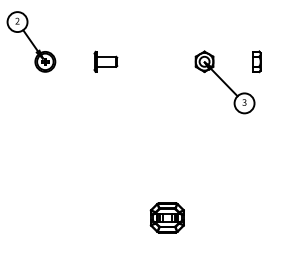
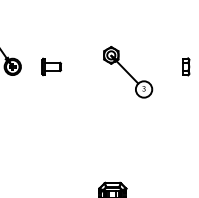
part: (105, 61) -> (51, 66), moved
part: (224, 82) -> (127, 72), moved

